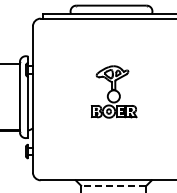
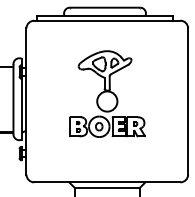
part: (113, 91) -> (107, 93), size x1.67
line: (113, 185) -> (107, 187), dashed -> solid

